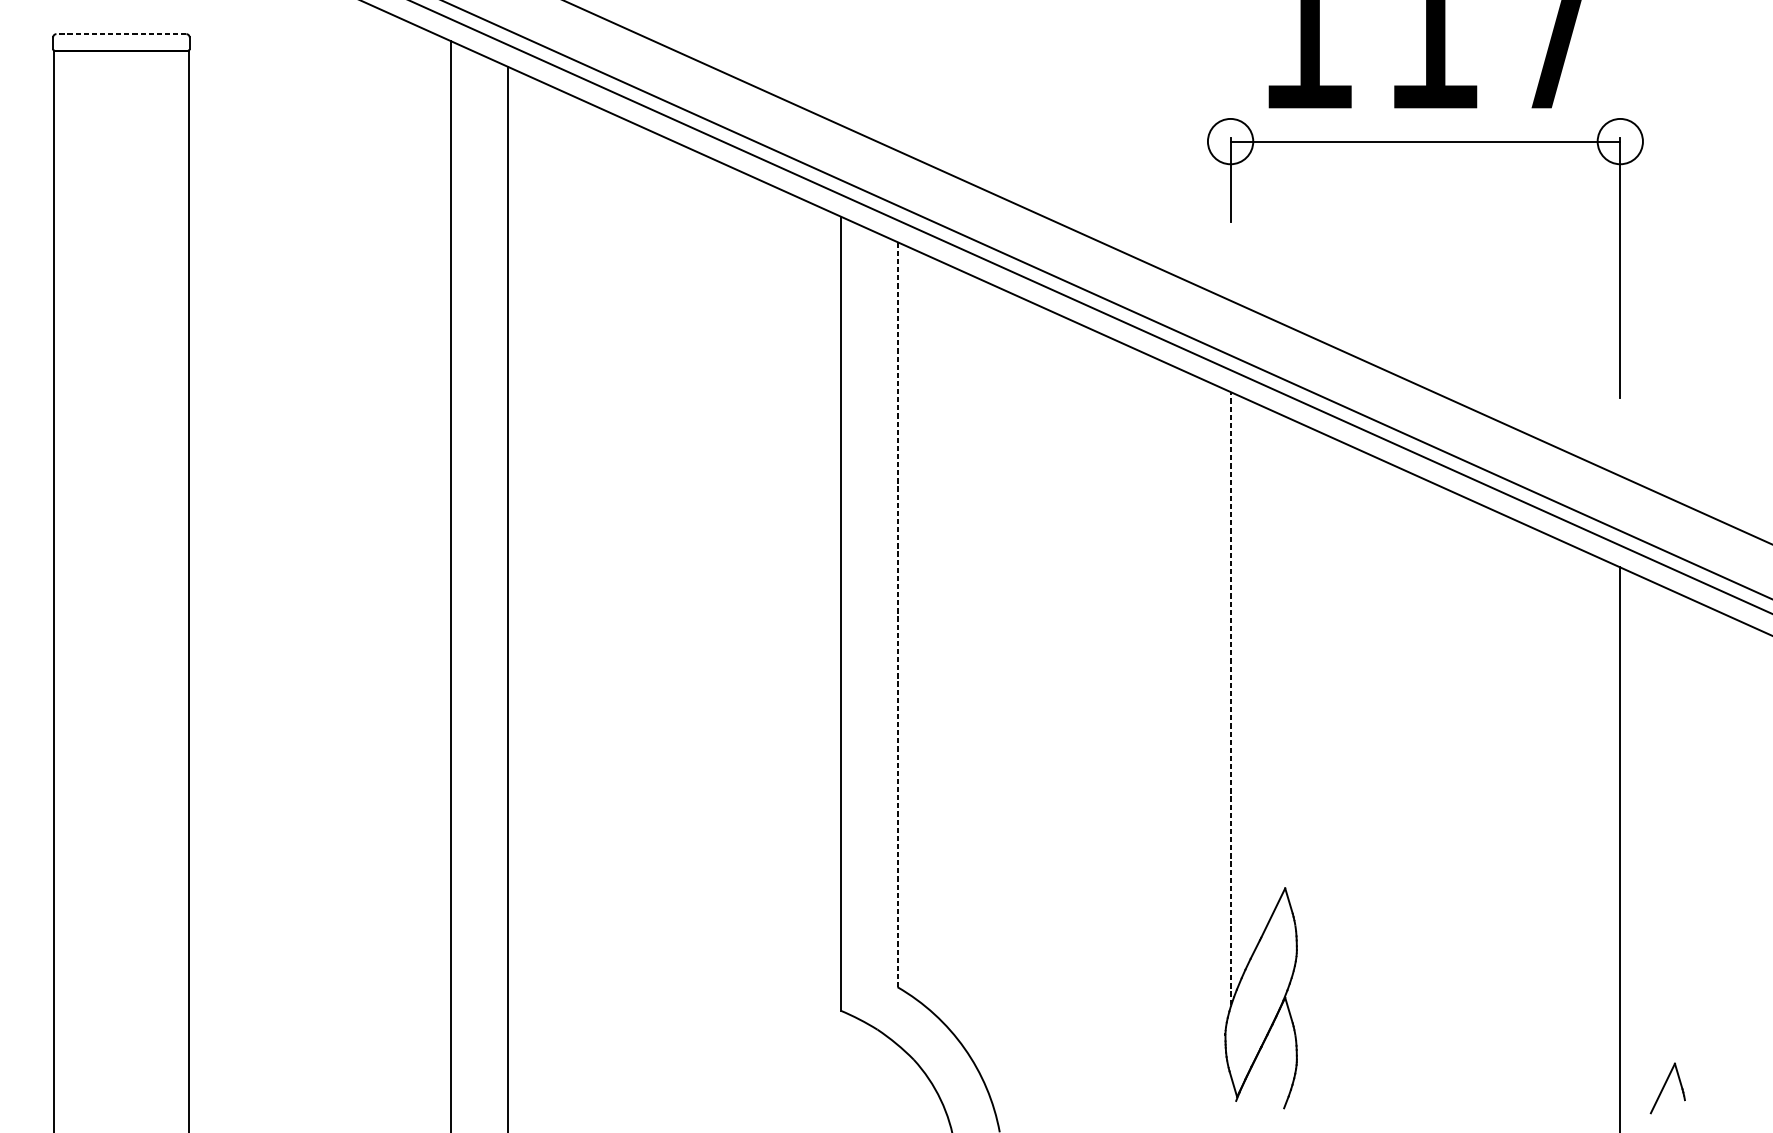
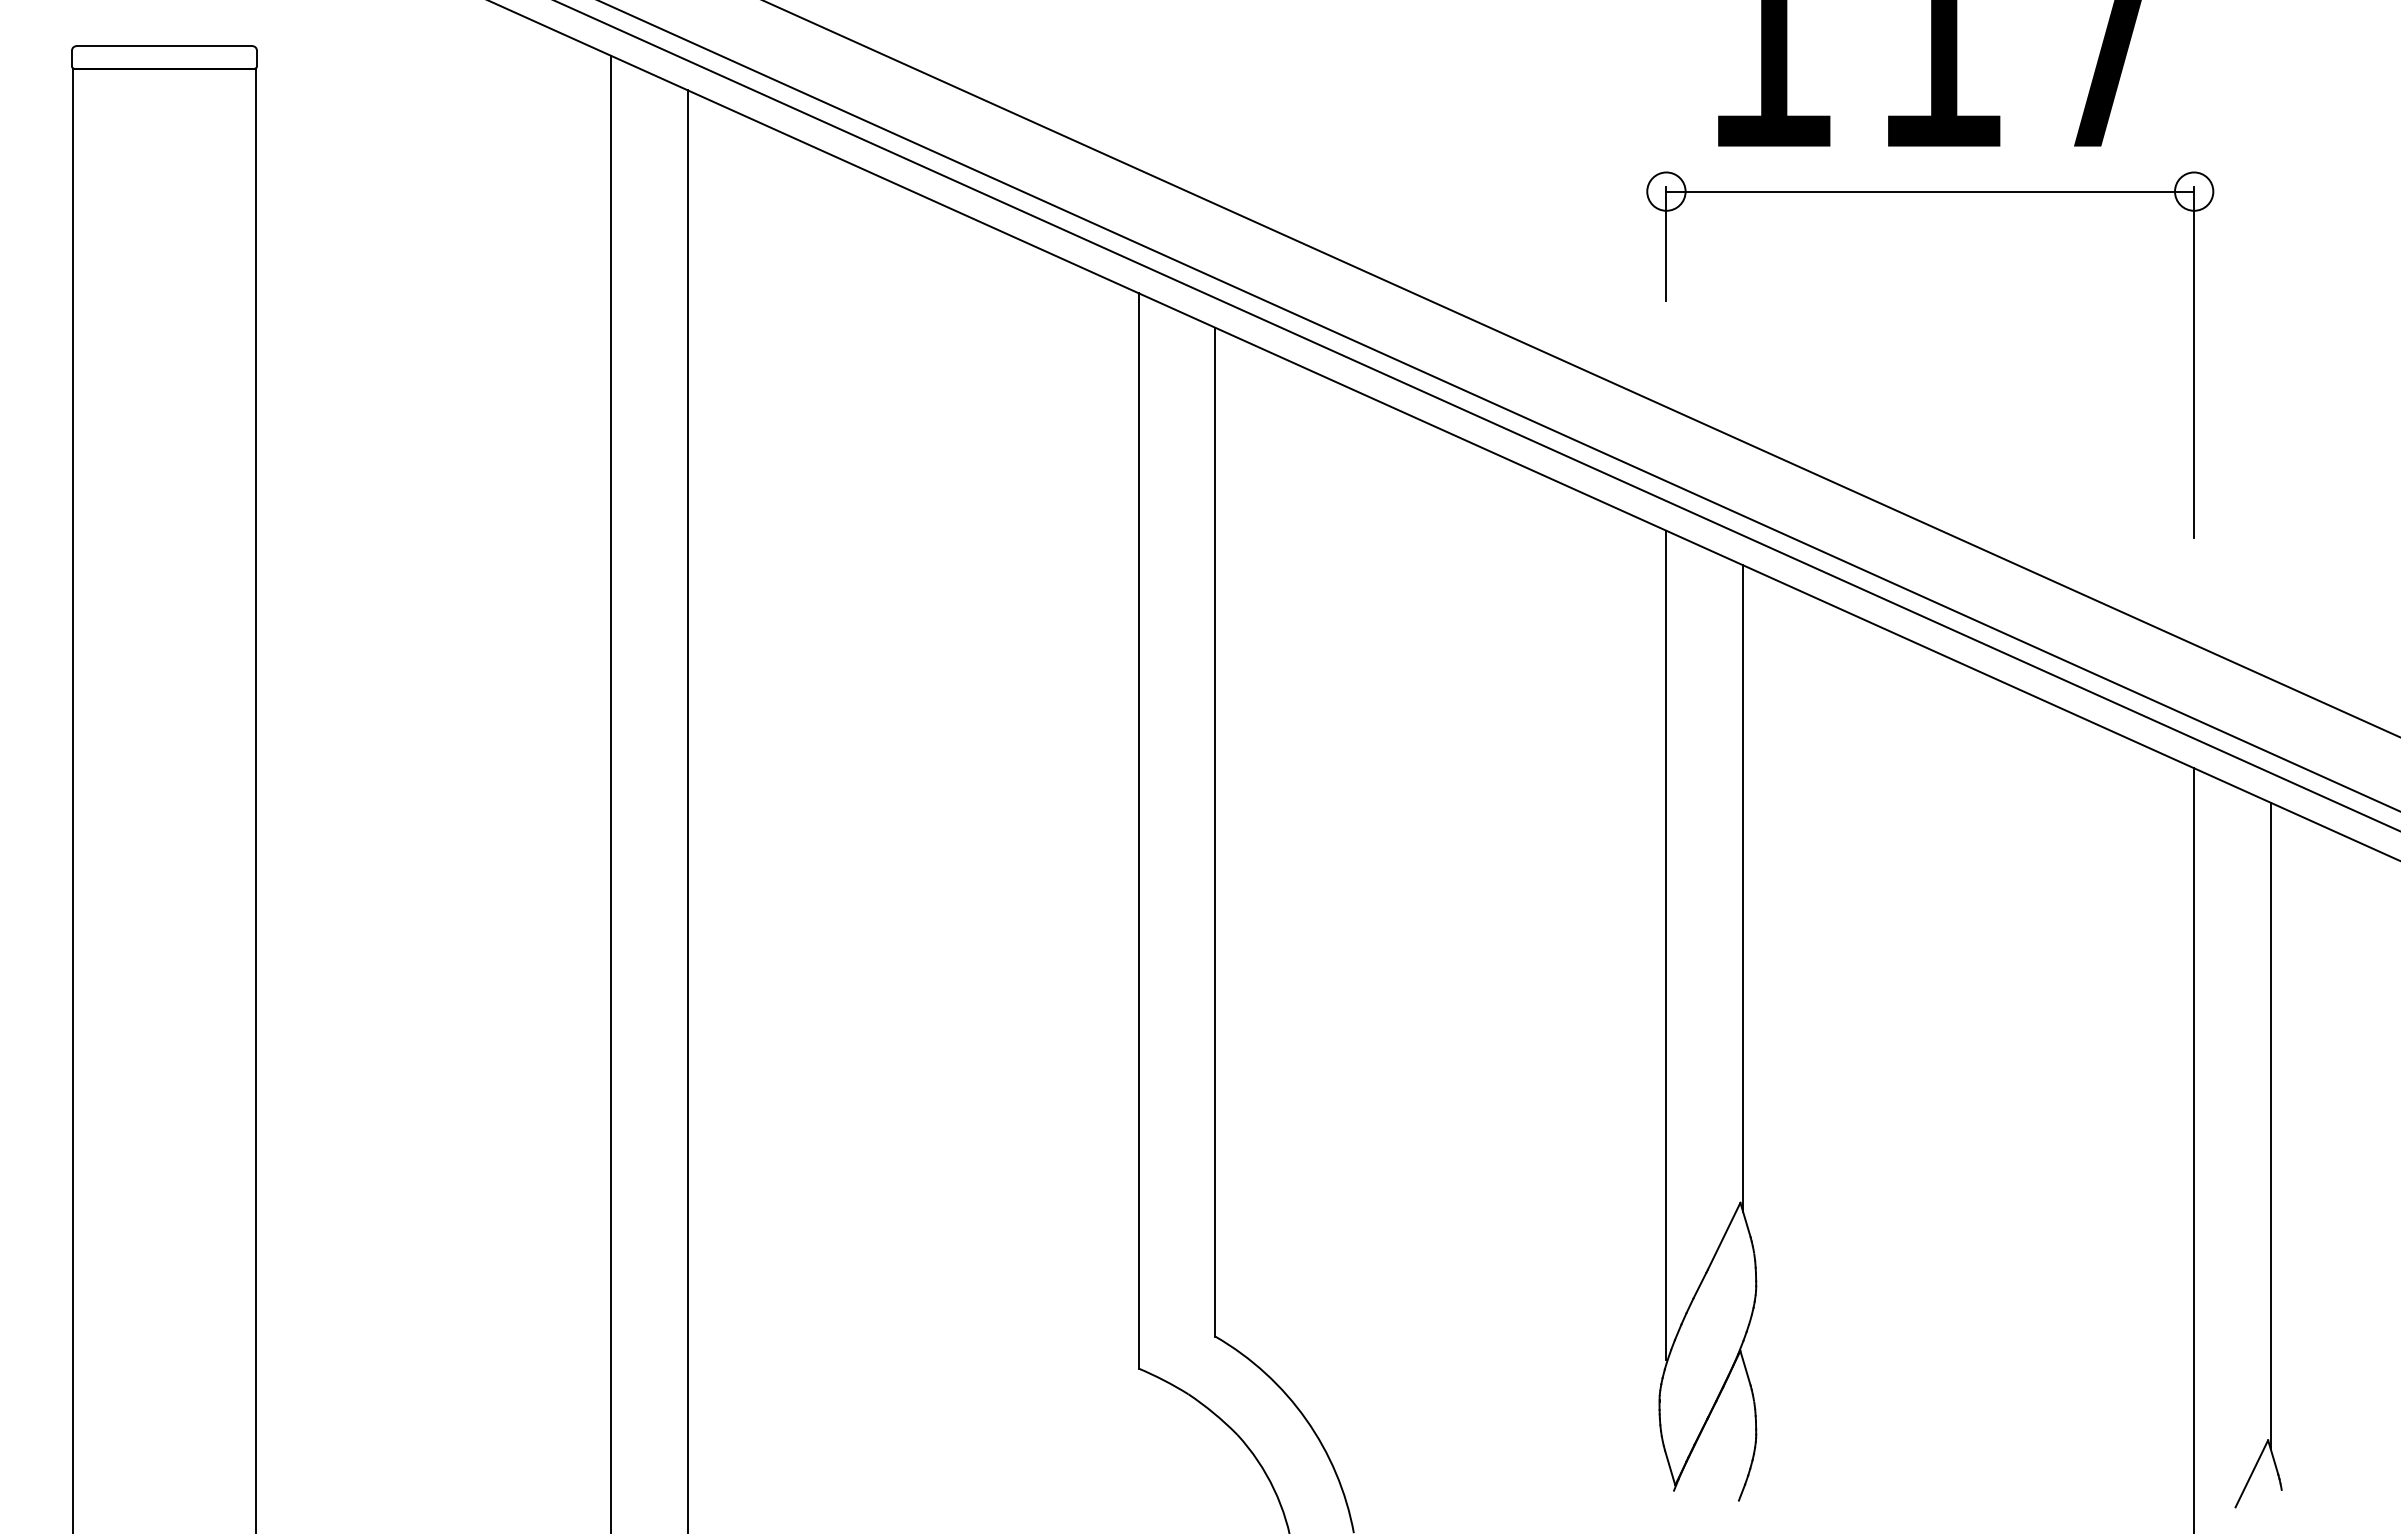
line: (121, 34) -> (164, 46), dashed -> solid
circle: (1230, 141) -> (1666, 191), size x0.62
circle: (1620, 141) -> (2194, 191), size x0.62
line: (897, 614) -> (1215, 831), dashed -> solid
line: (1287, 656) -> (1743, 888), added
line: (1230, 698) -> (1666, 945), dashed -> solid
line: (1676, 831) -> (2270, 1125), added

